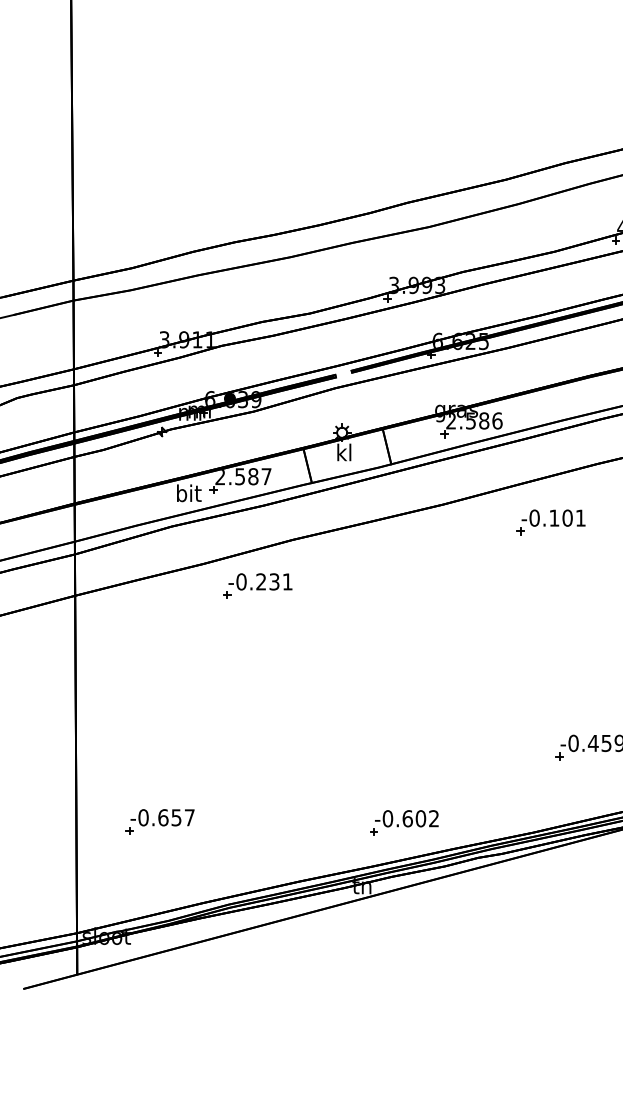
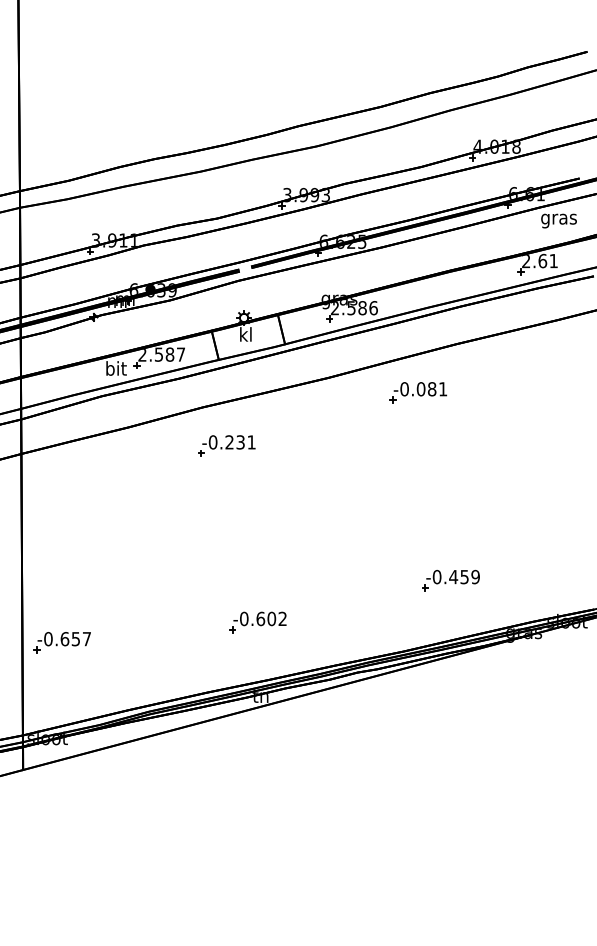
text: (560, 518) -> (426, 389), -0.101 -> -0.081
part: (257, 585) -> (226, 445), moved
part: (159, 821) -> (61, 642), moved
part: (403, 822) -> (257, 622), moved

